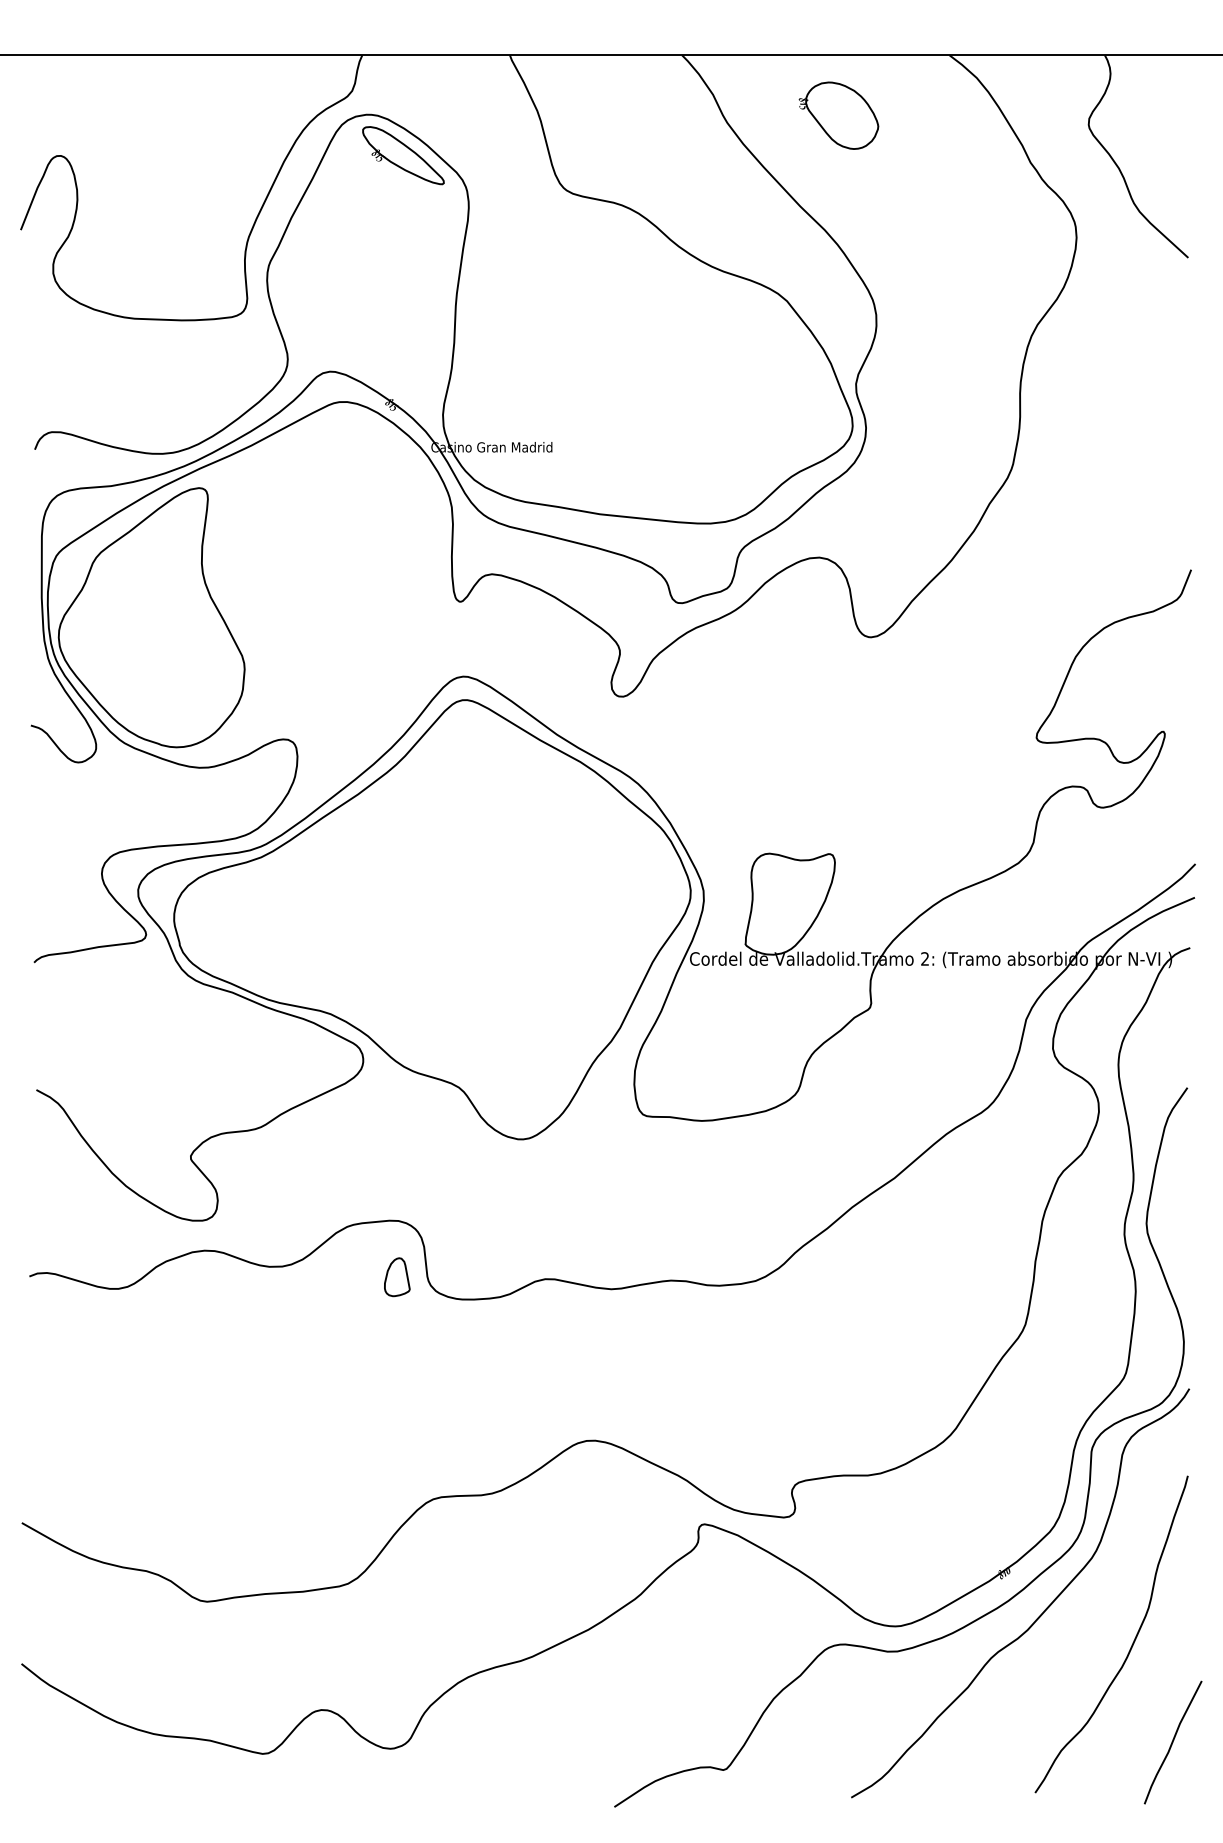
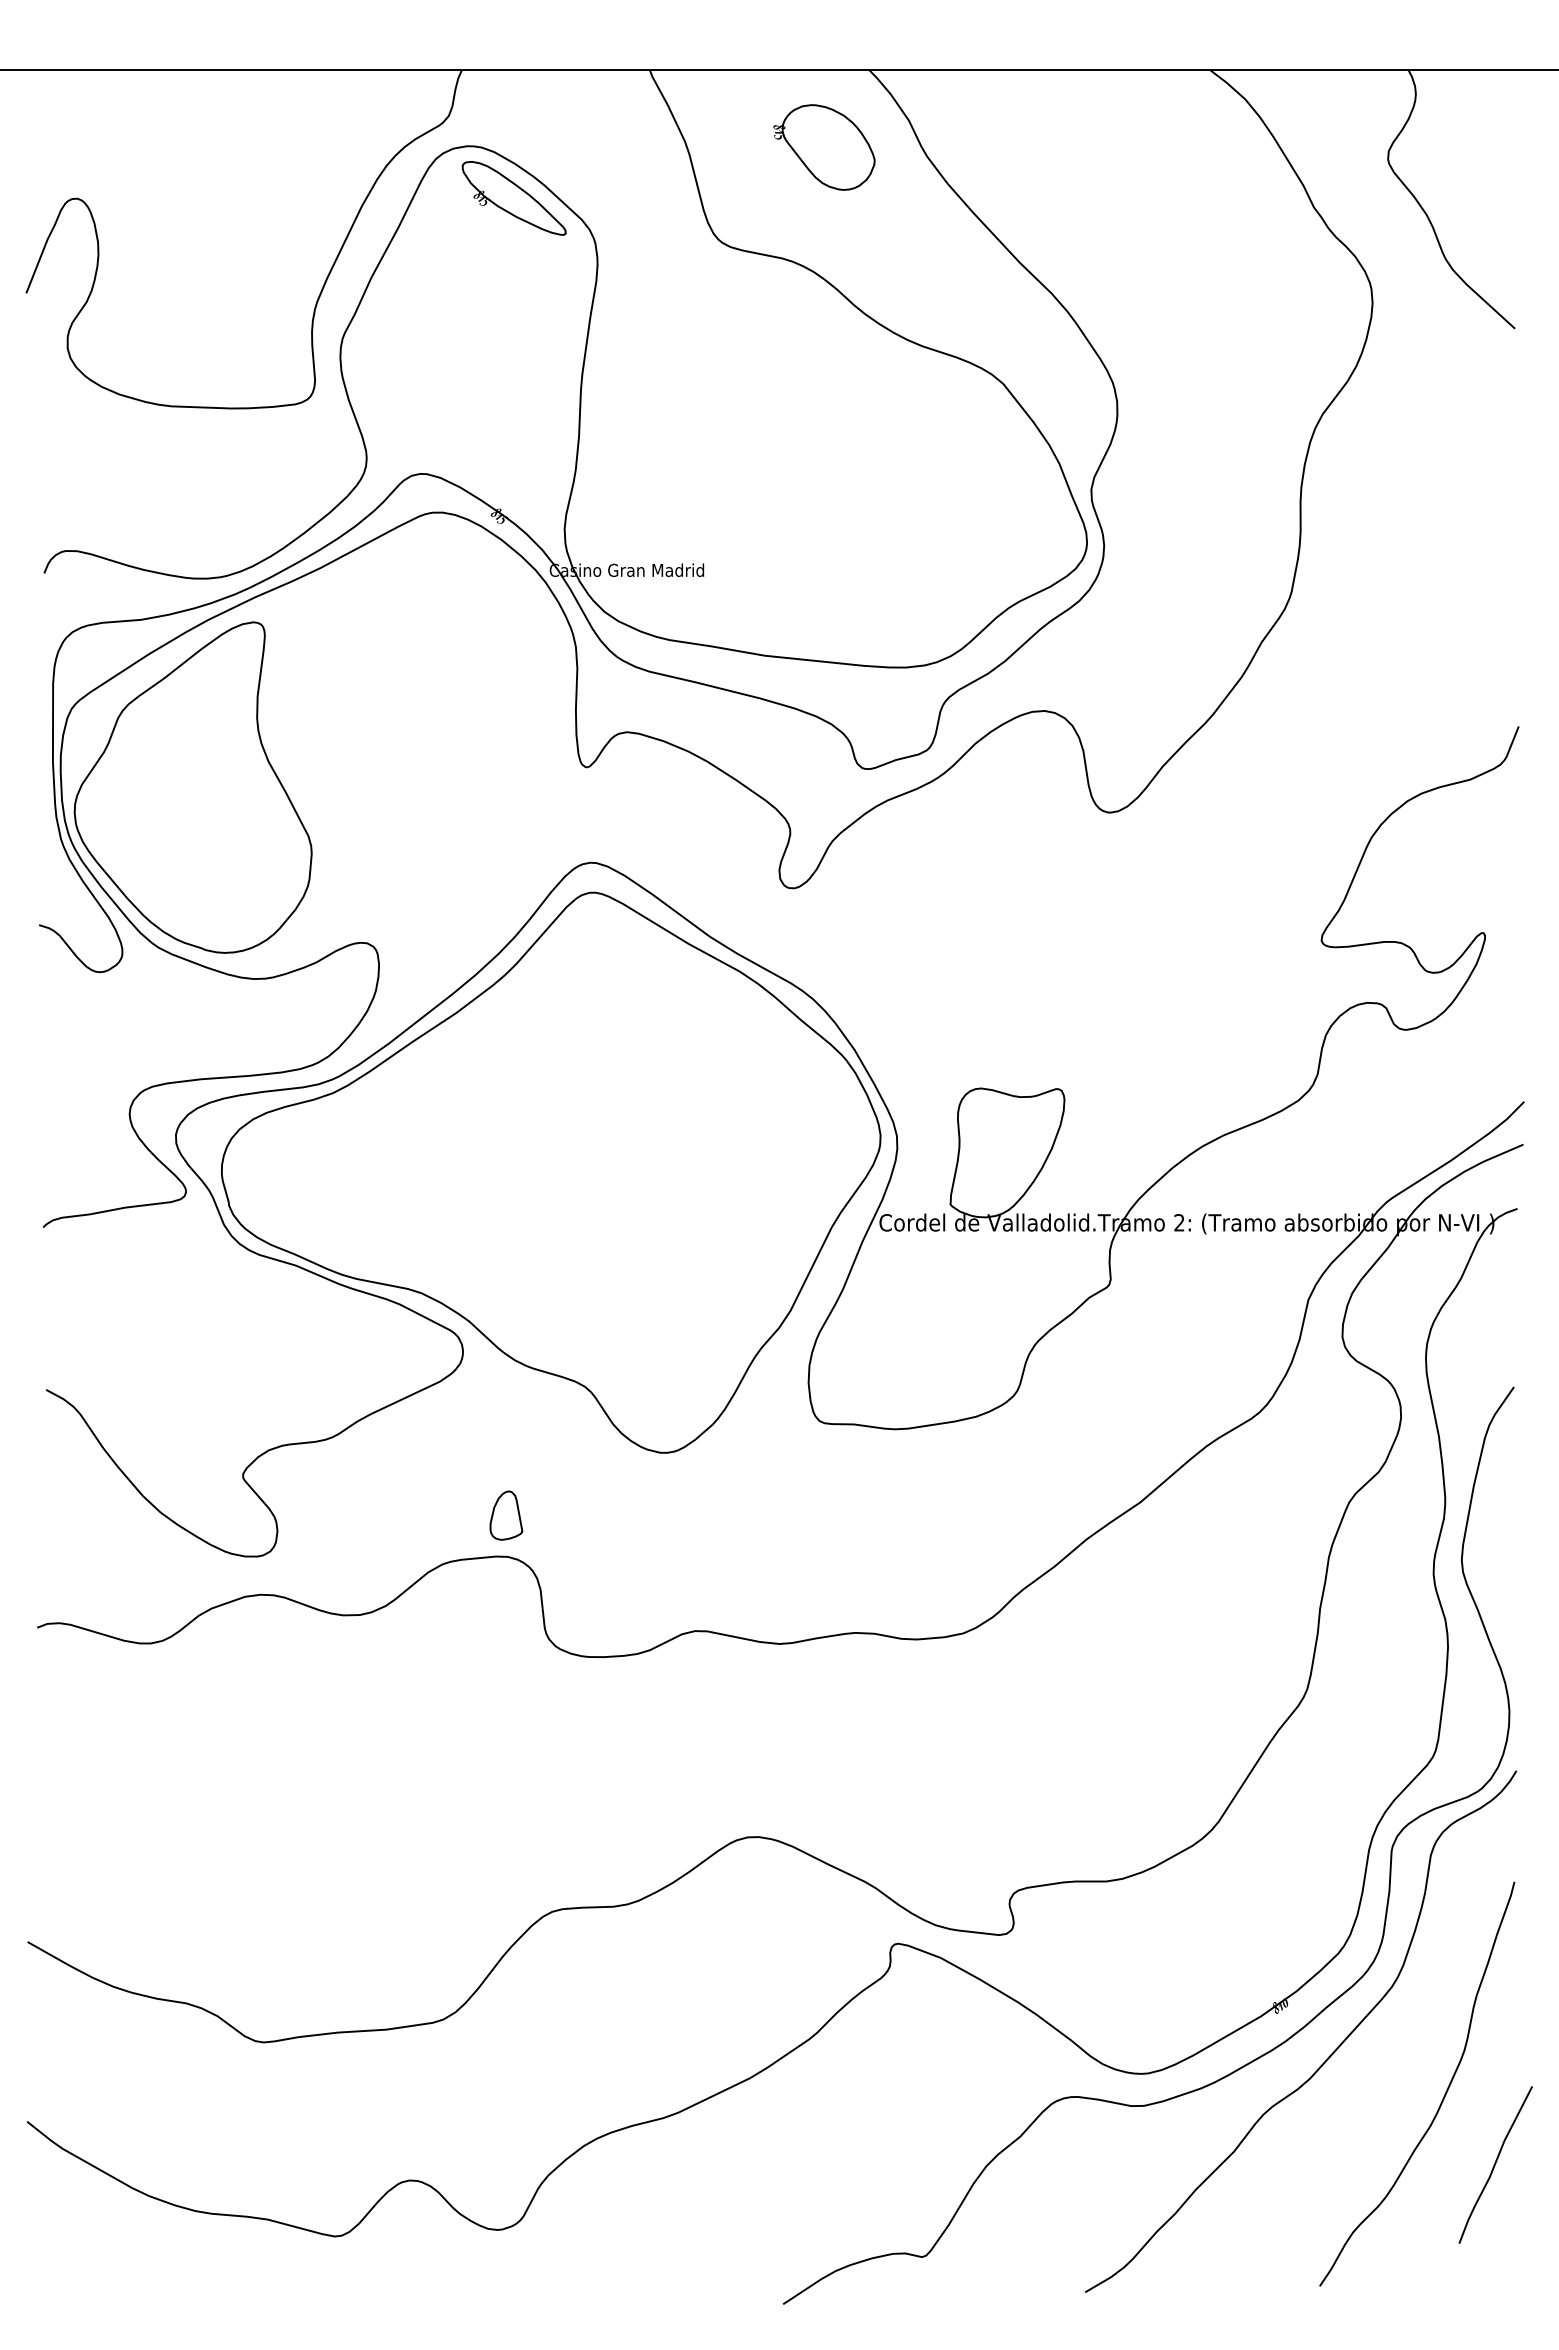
part: (838, 115) -> (824, 147), moved
part: (397, 1277) -> (506, 1515), moved
curve: (1172, 1742) -> (1495, 2164), moved

